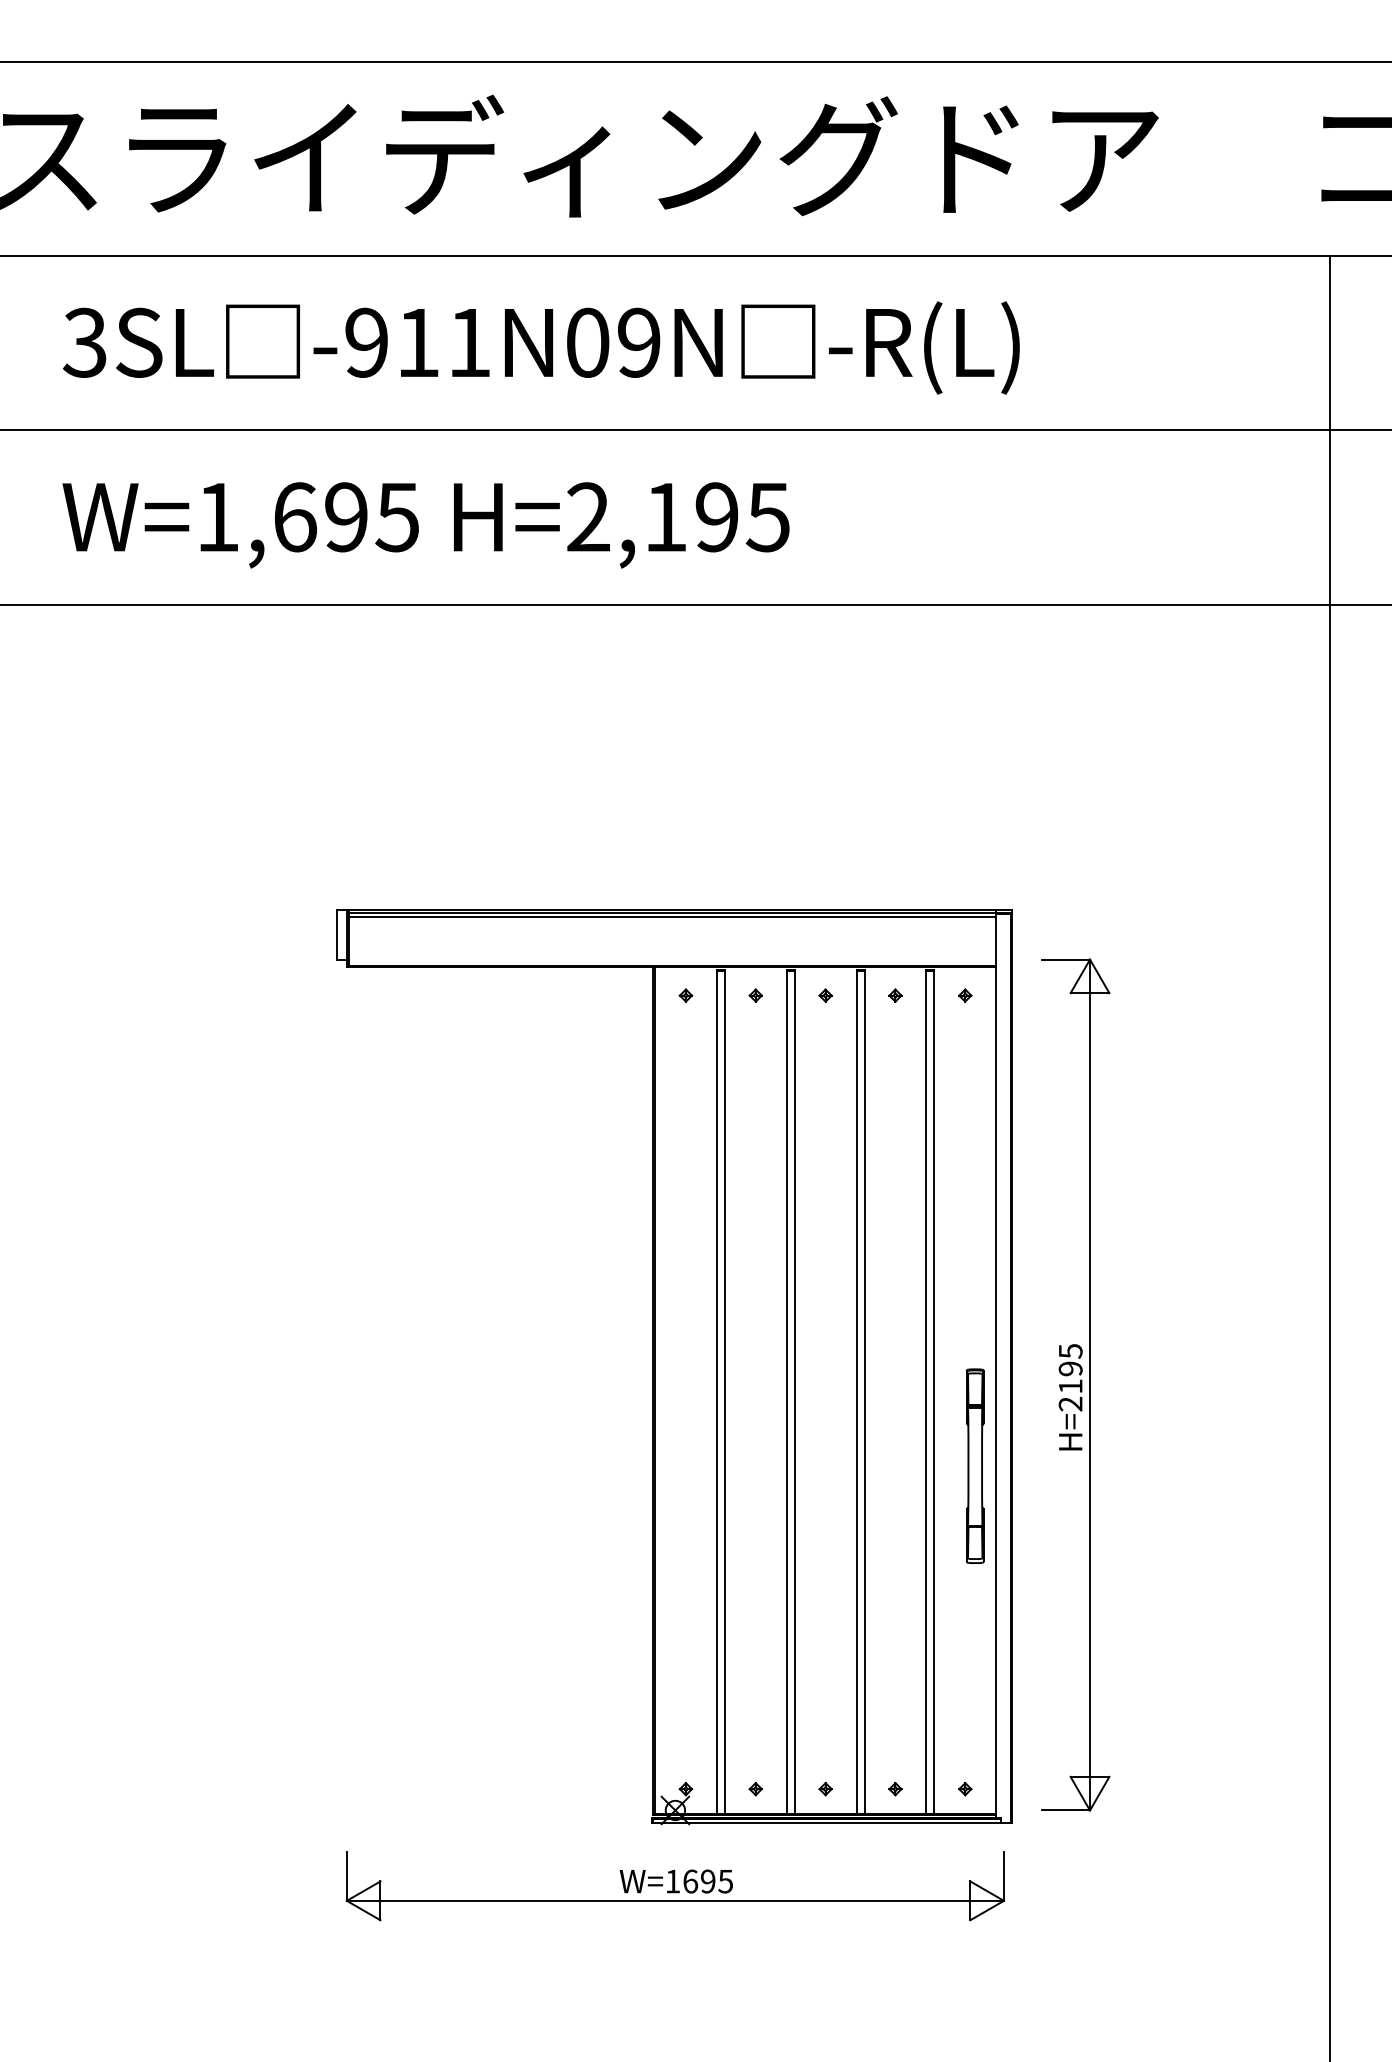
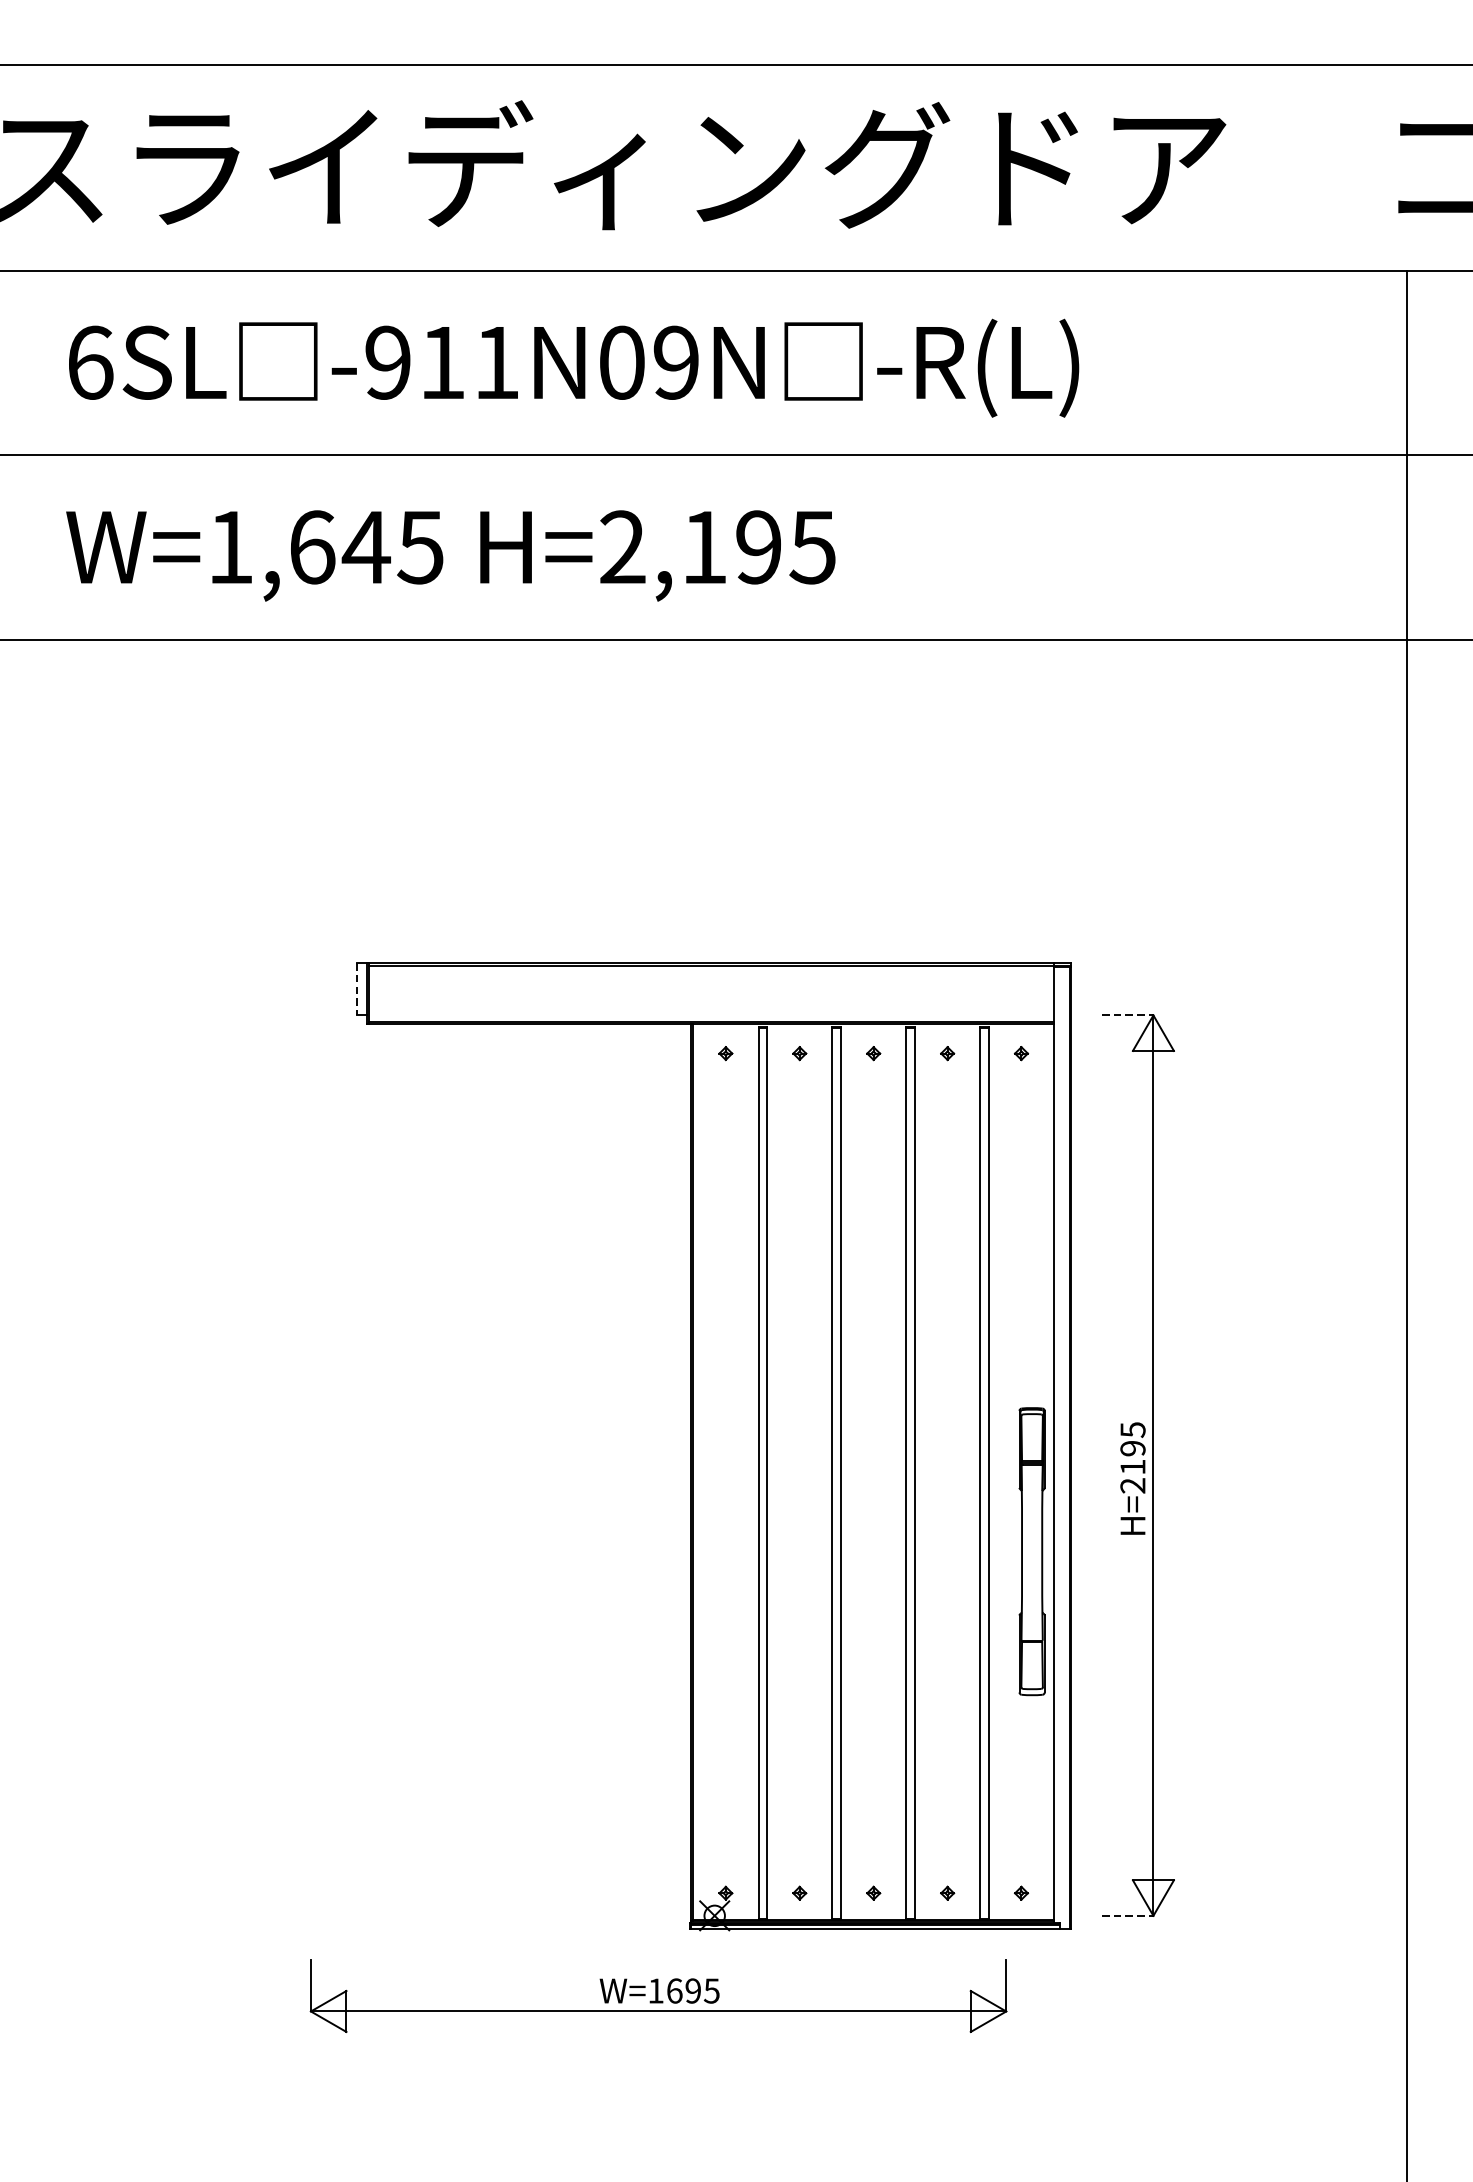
text: (84, 342) -> (89, 362), 3SL -> 6SL
text: (346, 517) -> (366, 547), W=1,695 -> W=1,645
line: (672, 916) -> (711, 969), removed
line: (337, 934) -> (357, 988), solid -> dashed
line: (1066, 959) -> (1128, 1015), solid -> dashed
part: (974, 1465) -> (1031, 1550), size x1.4
line: (1066, 1810) -> (1128, 1915), solid -> dashed
part: (674, 1886) -> (657, 1996), moved

